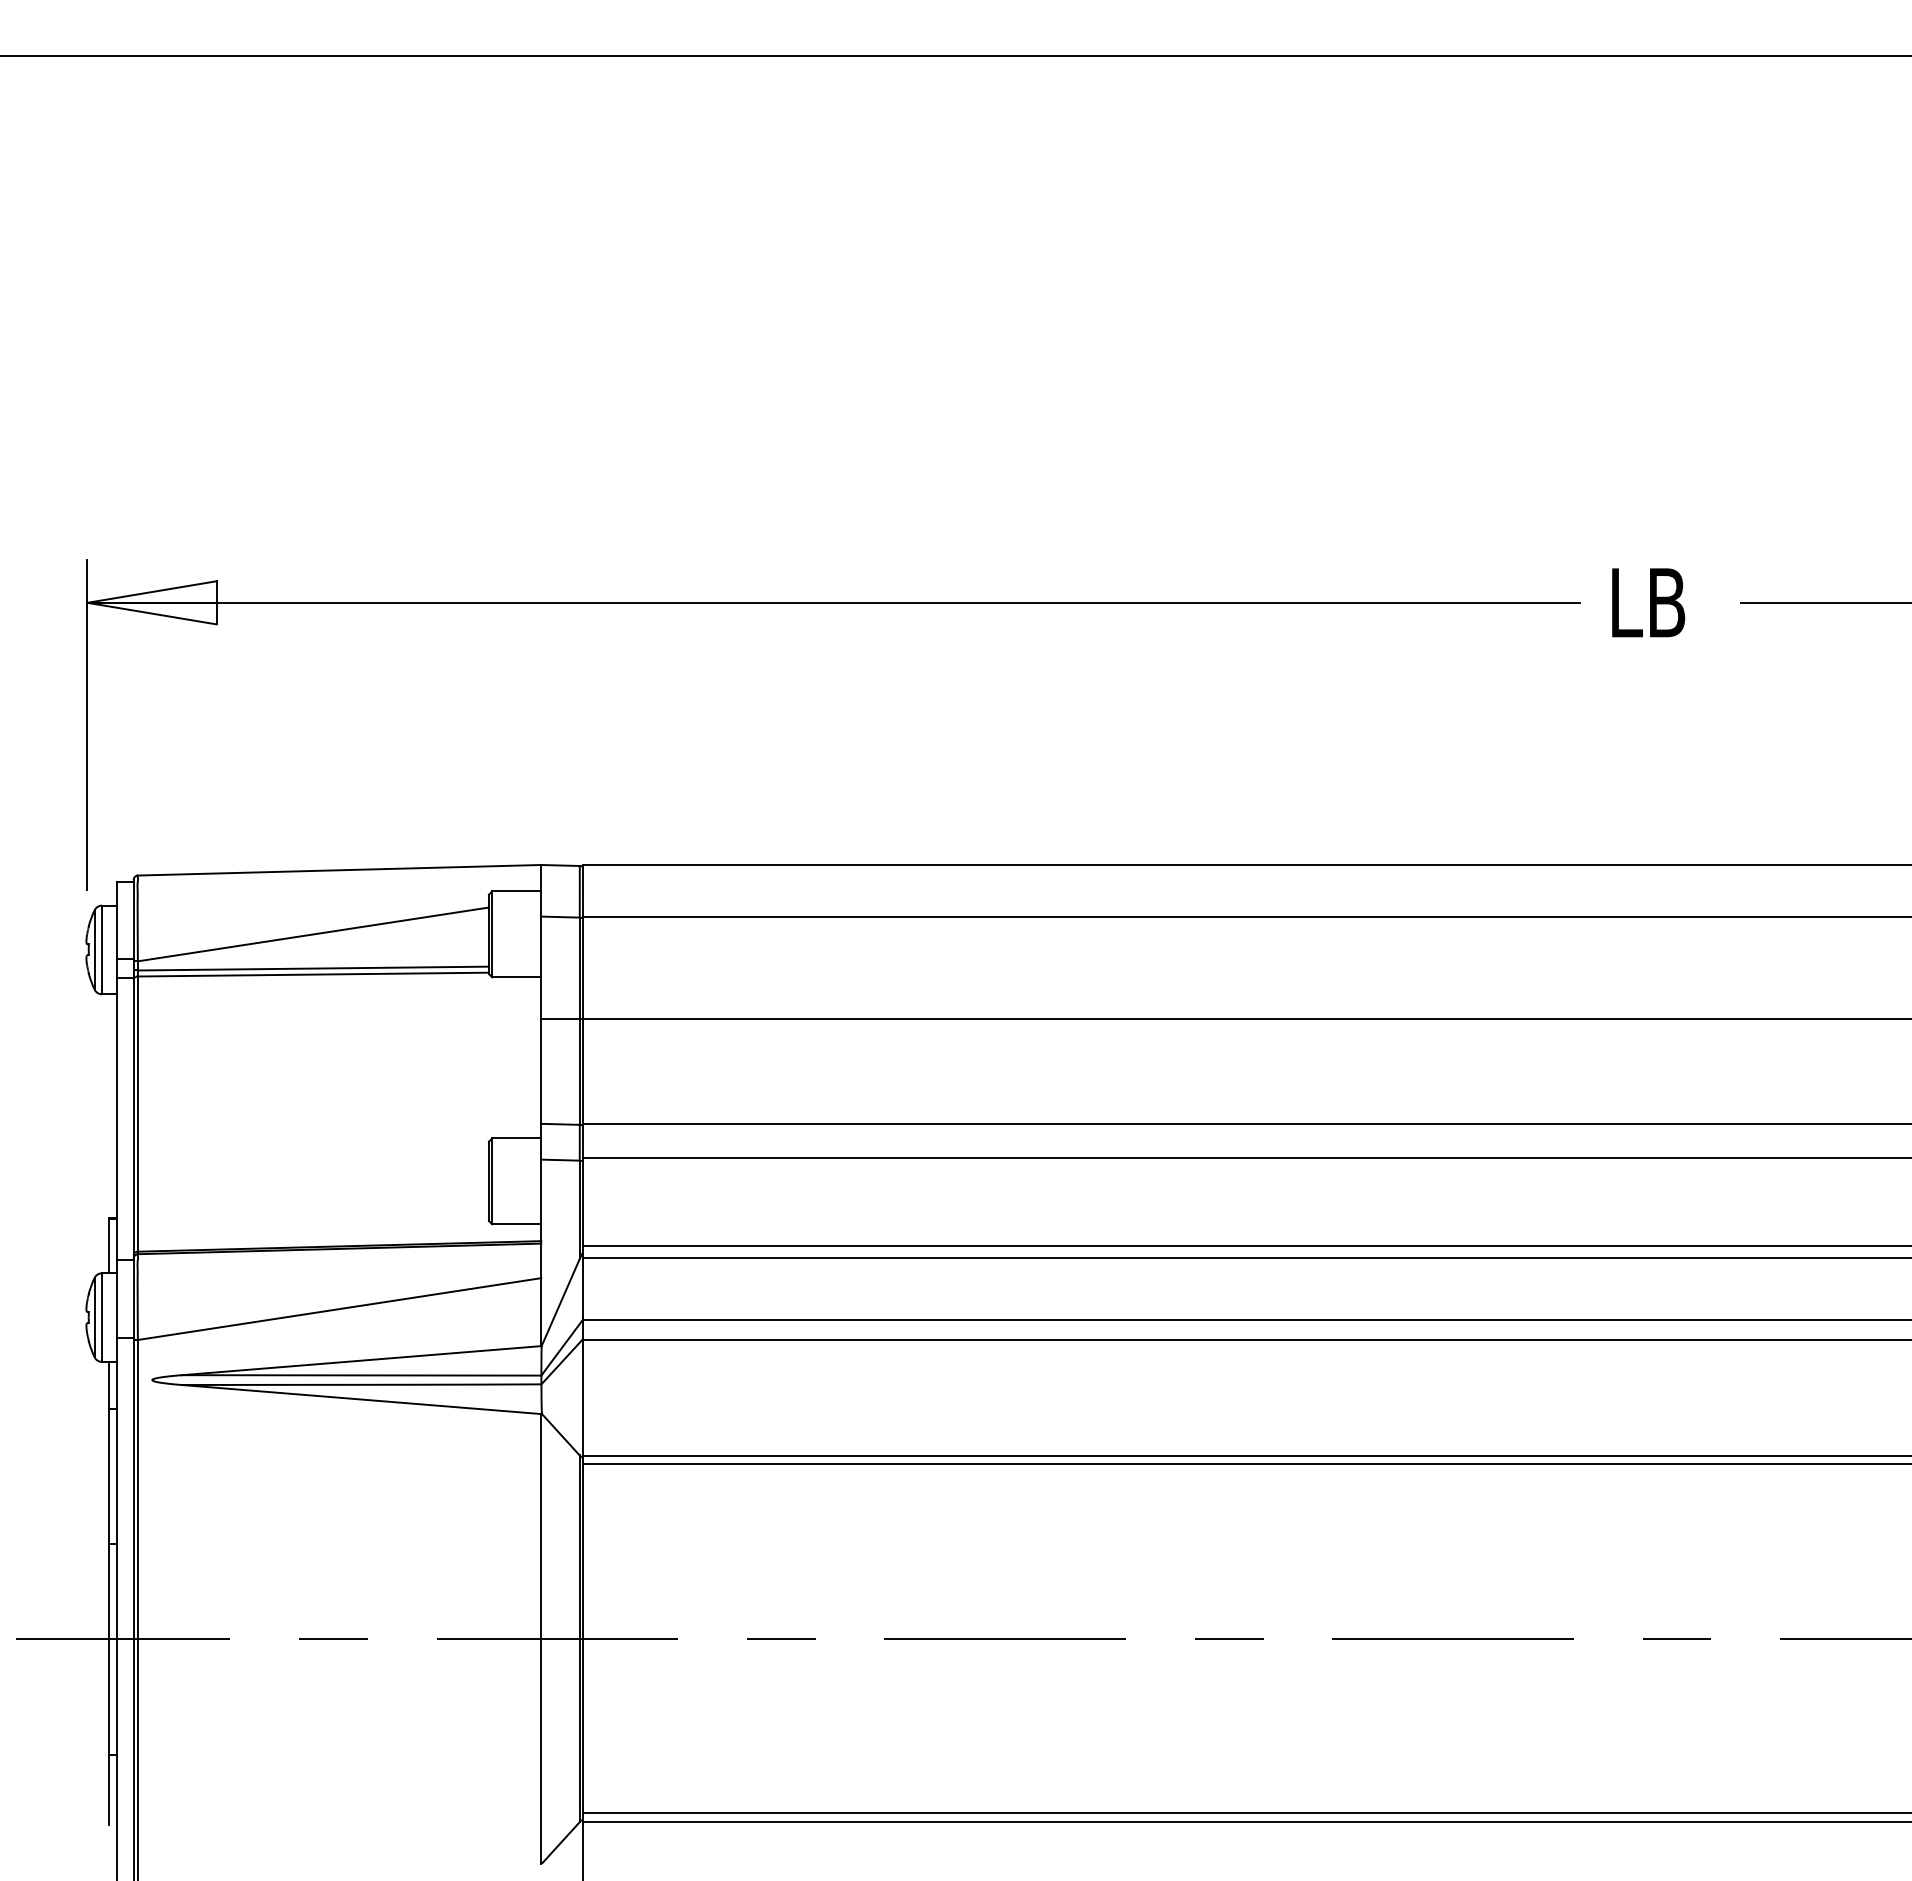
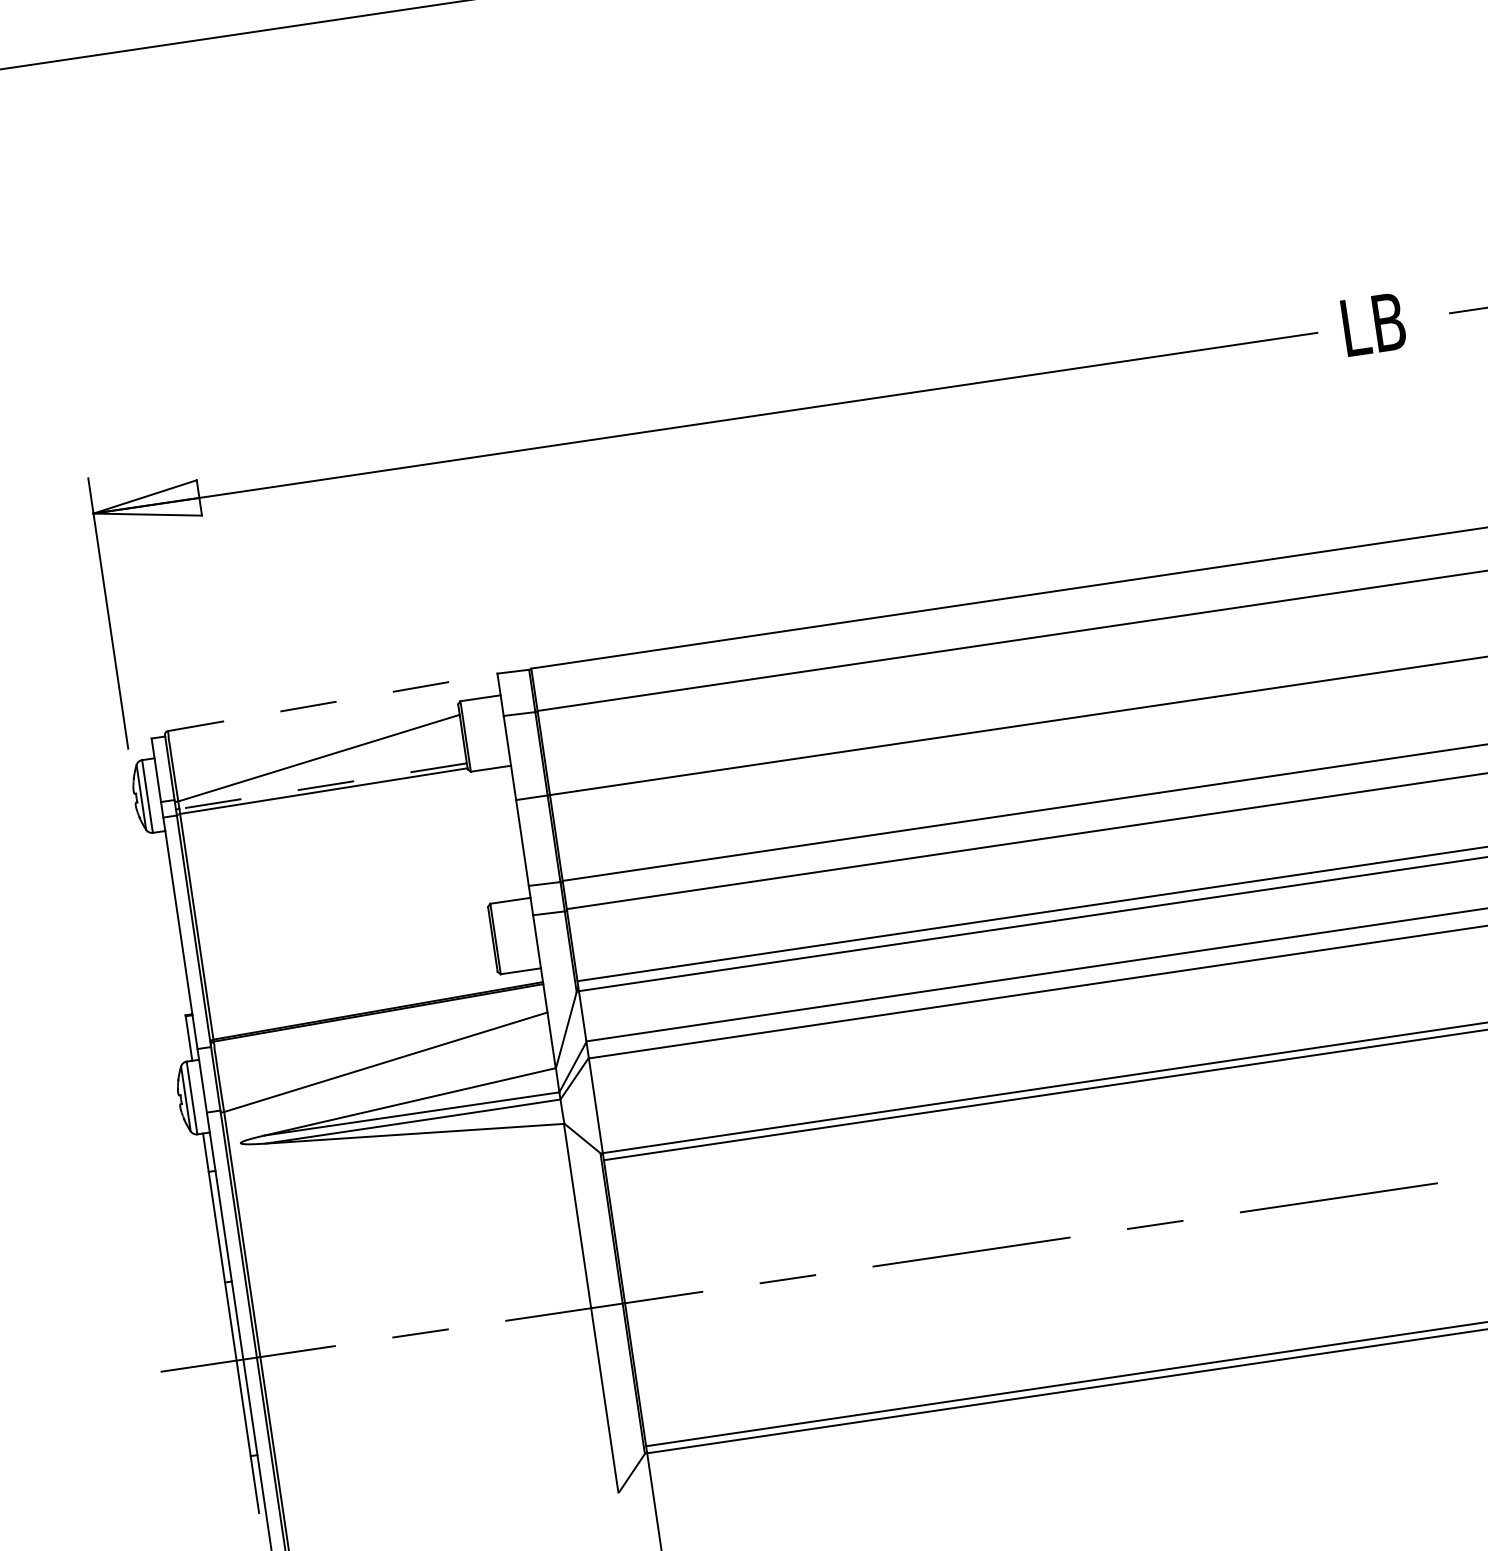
line: (339, 870) -> (332, 702), solid -> dashed
line: (313, 968) -> (323, 786), solid -> dashed

